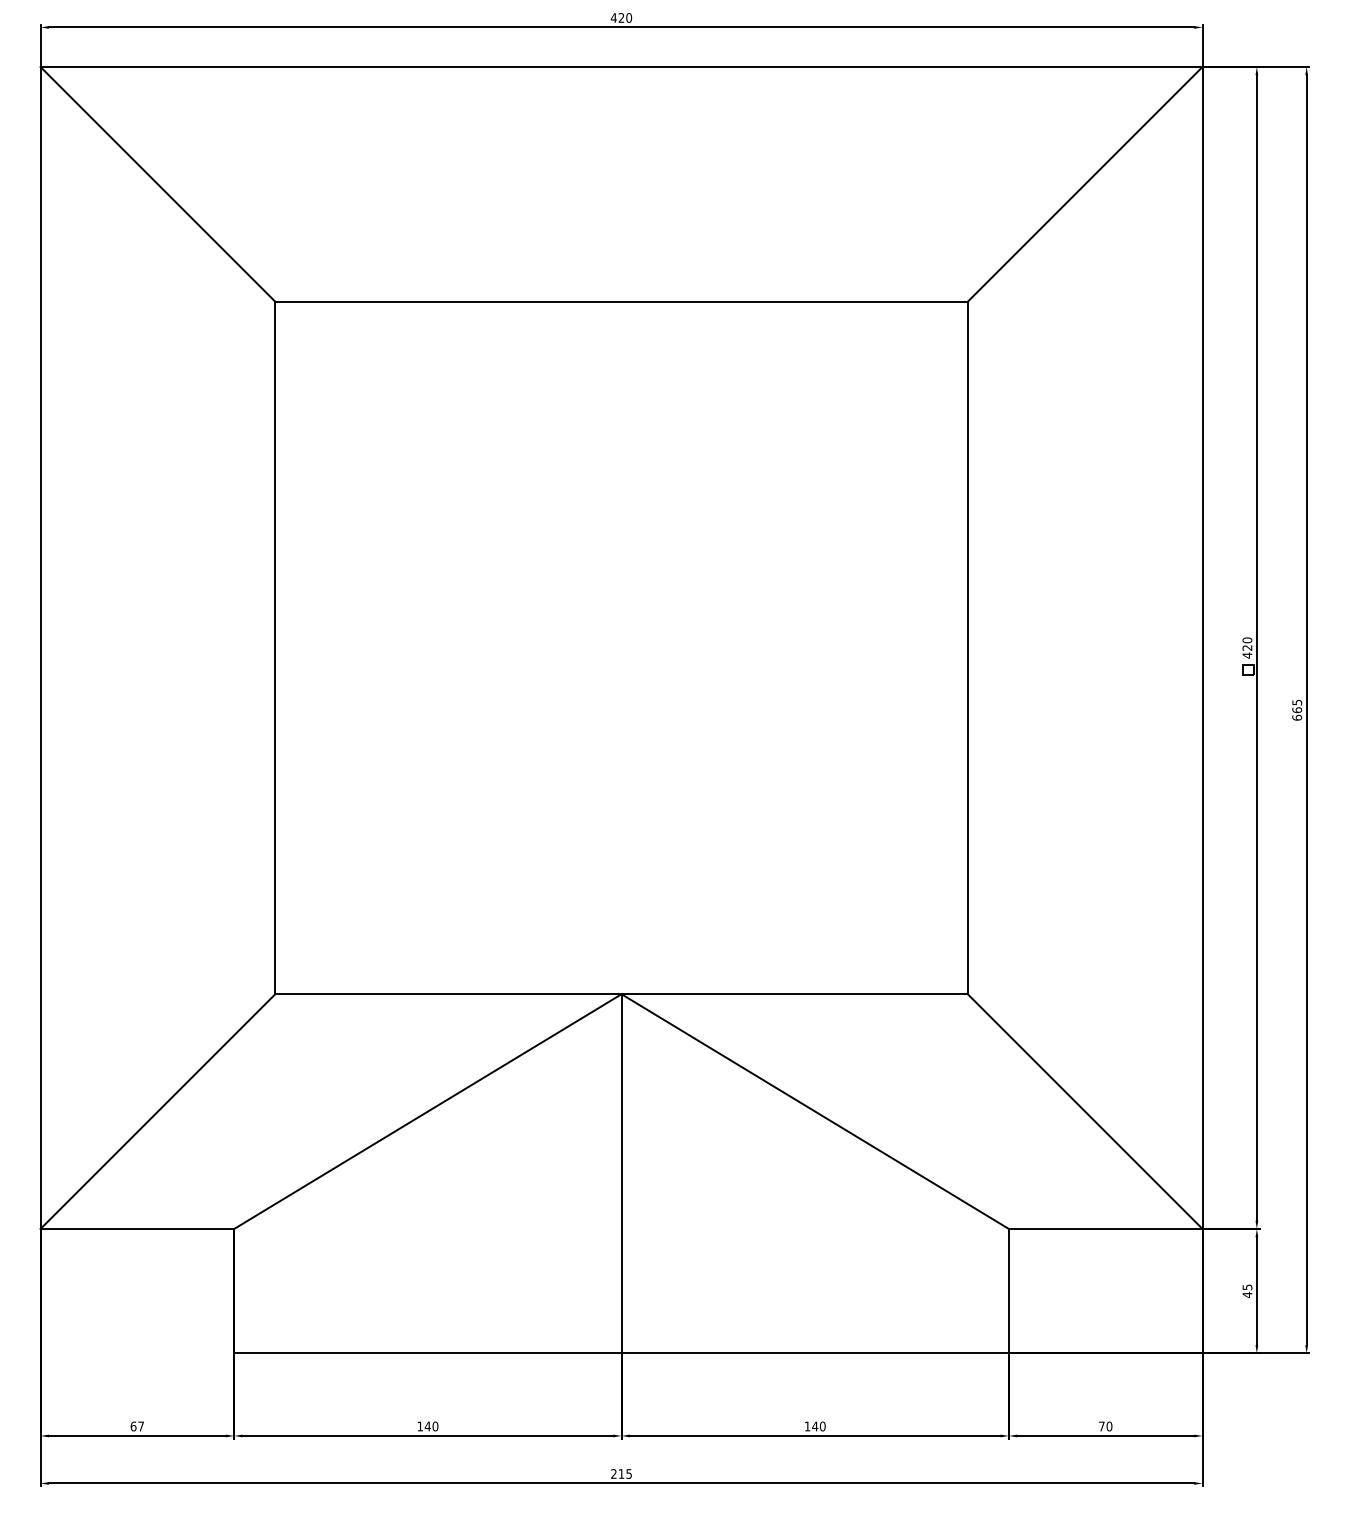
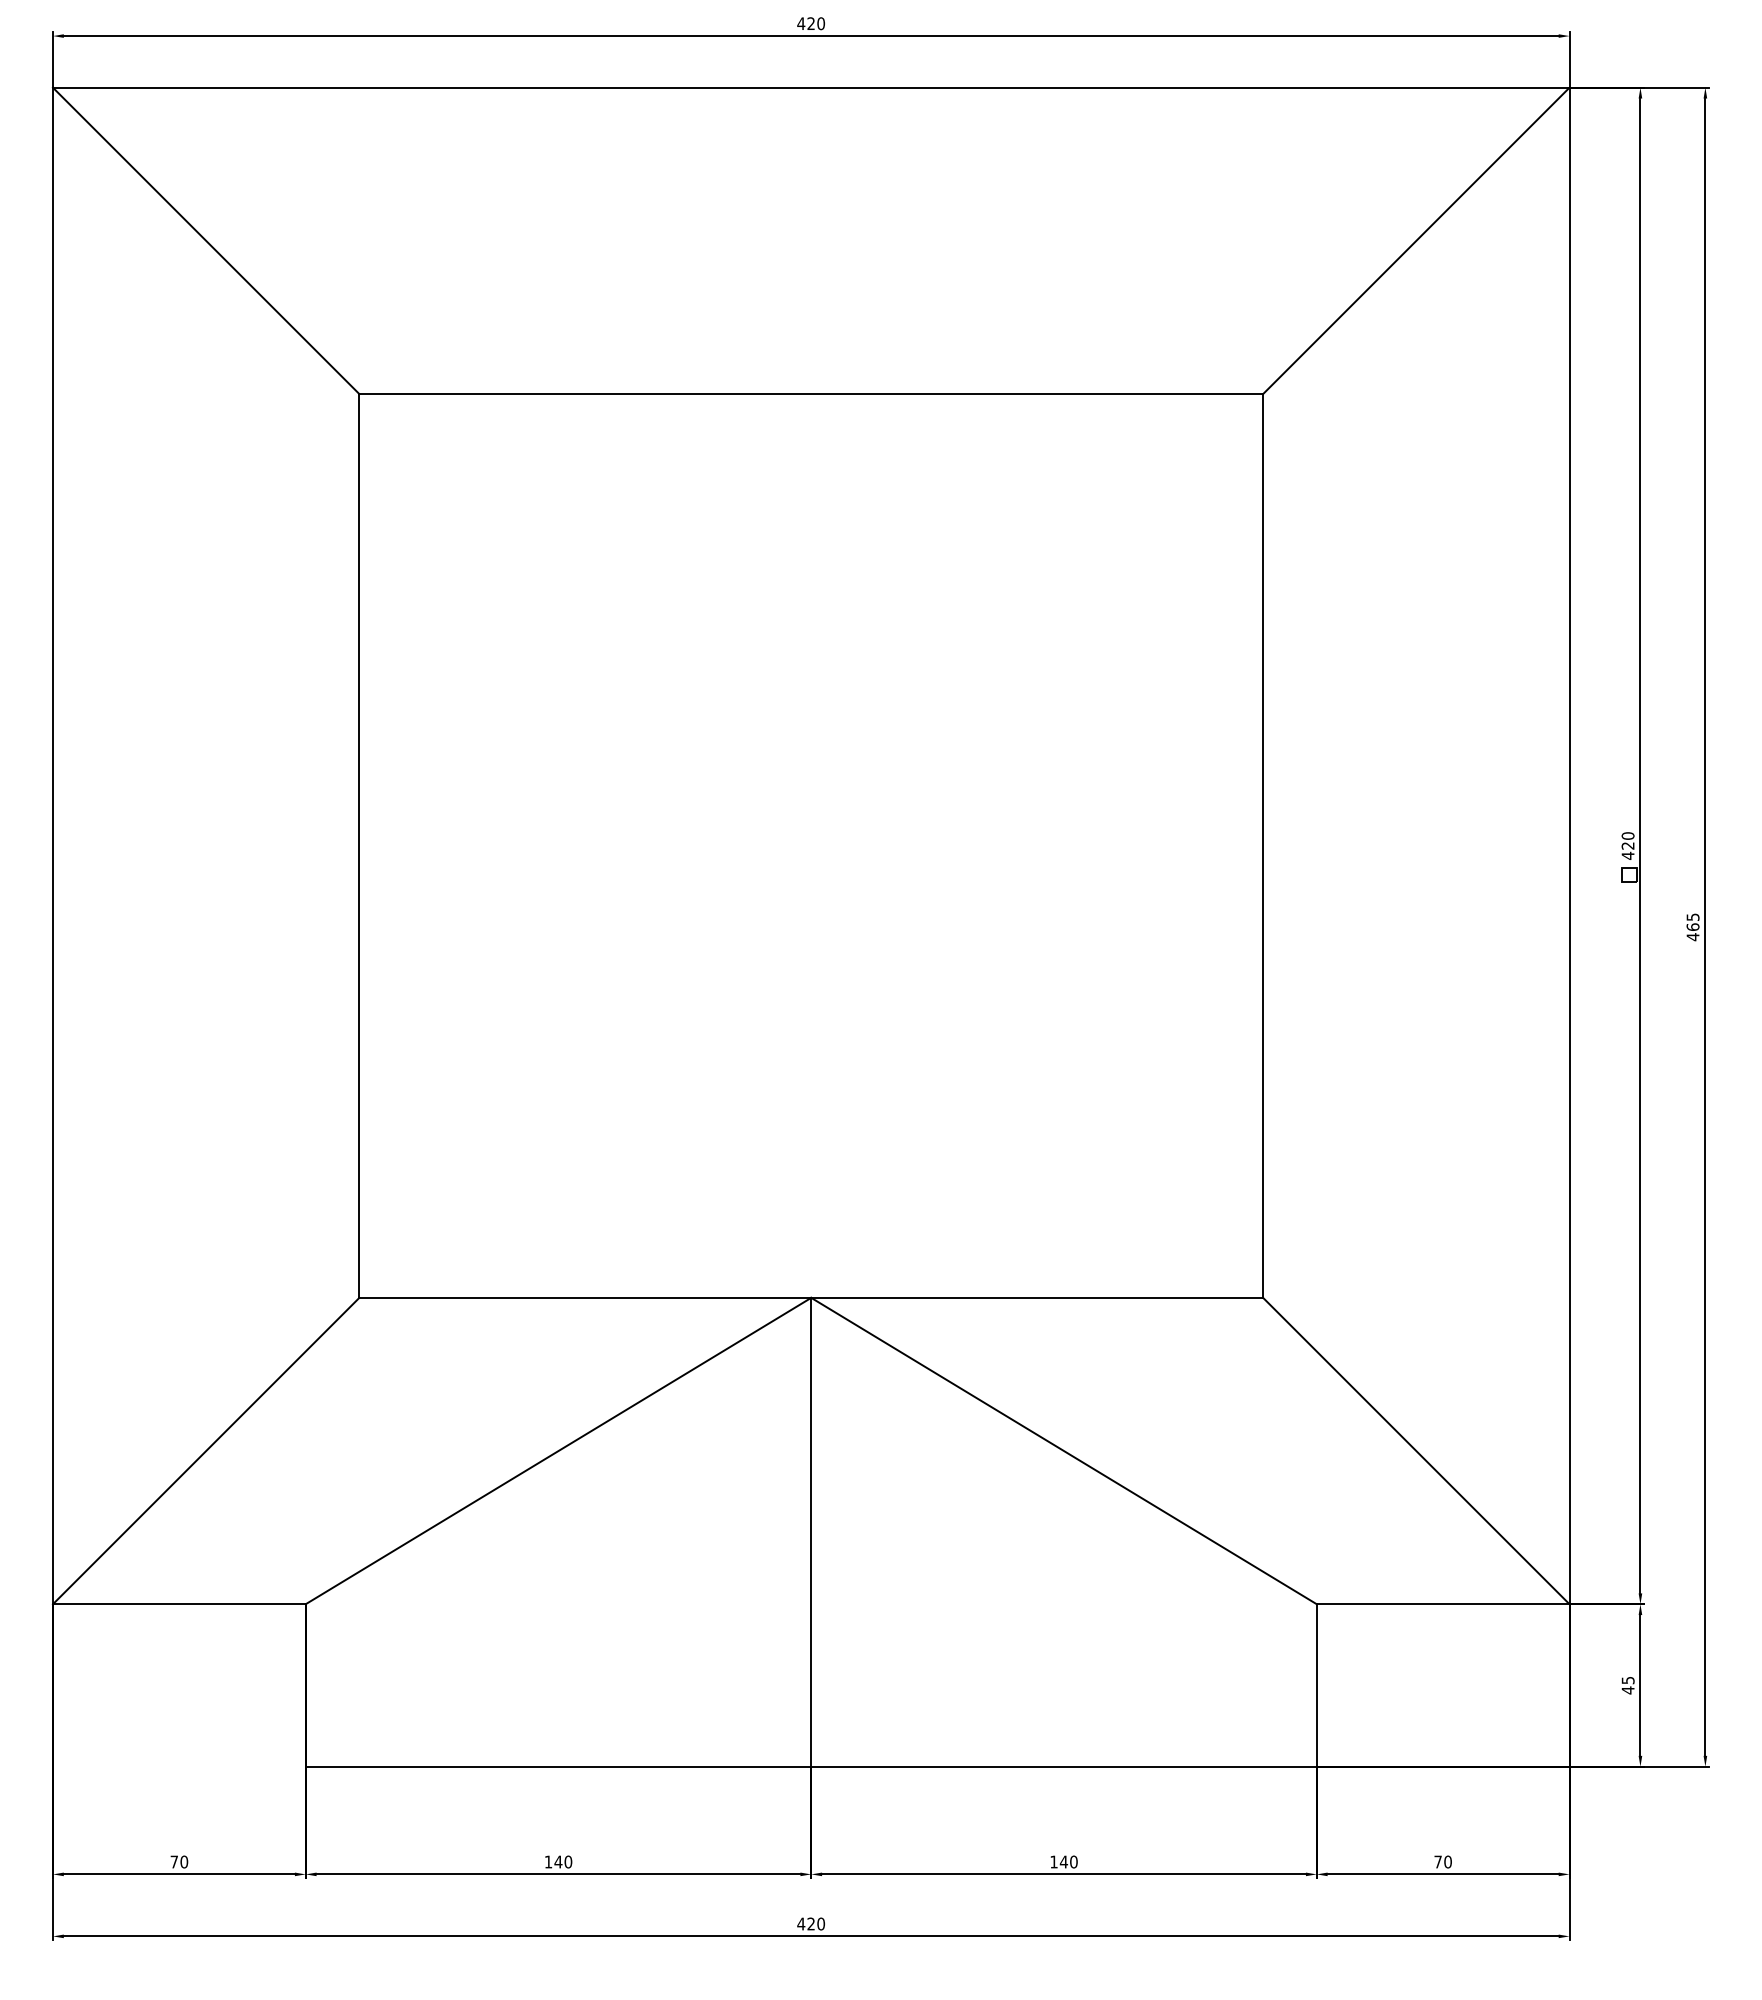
text: (1296, 718) -> (1692, 937), 665 -> 465
text: (137, 1426) -> (179, 1861), 67 -> 70
text: (621, 1473) -> (811, 1923), 215 -> 420

